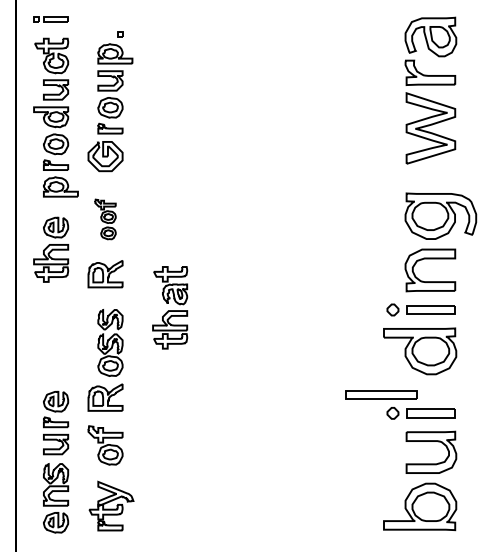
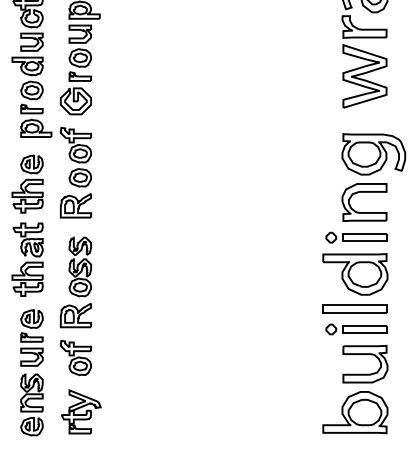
part: (105, 219) -> (75, 157), size x1.67
part: (170, 307) -> (27, 259), moved
part: (381, 394) -> (354, 308), moved

